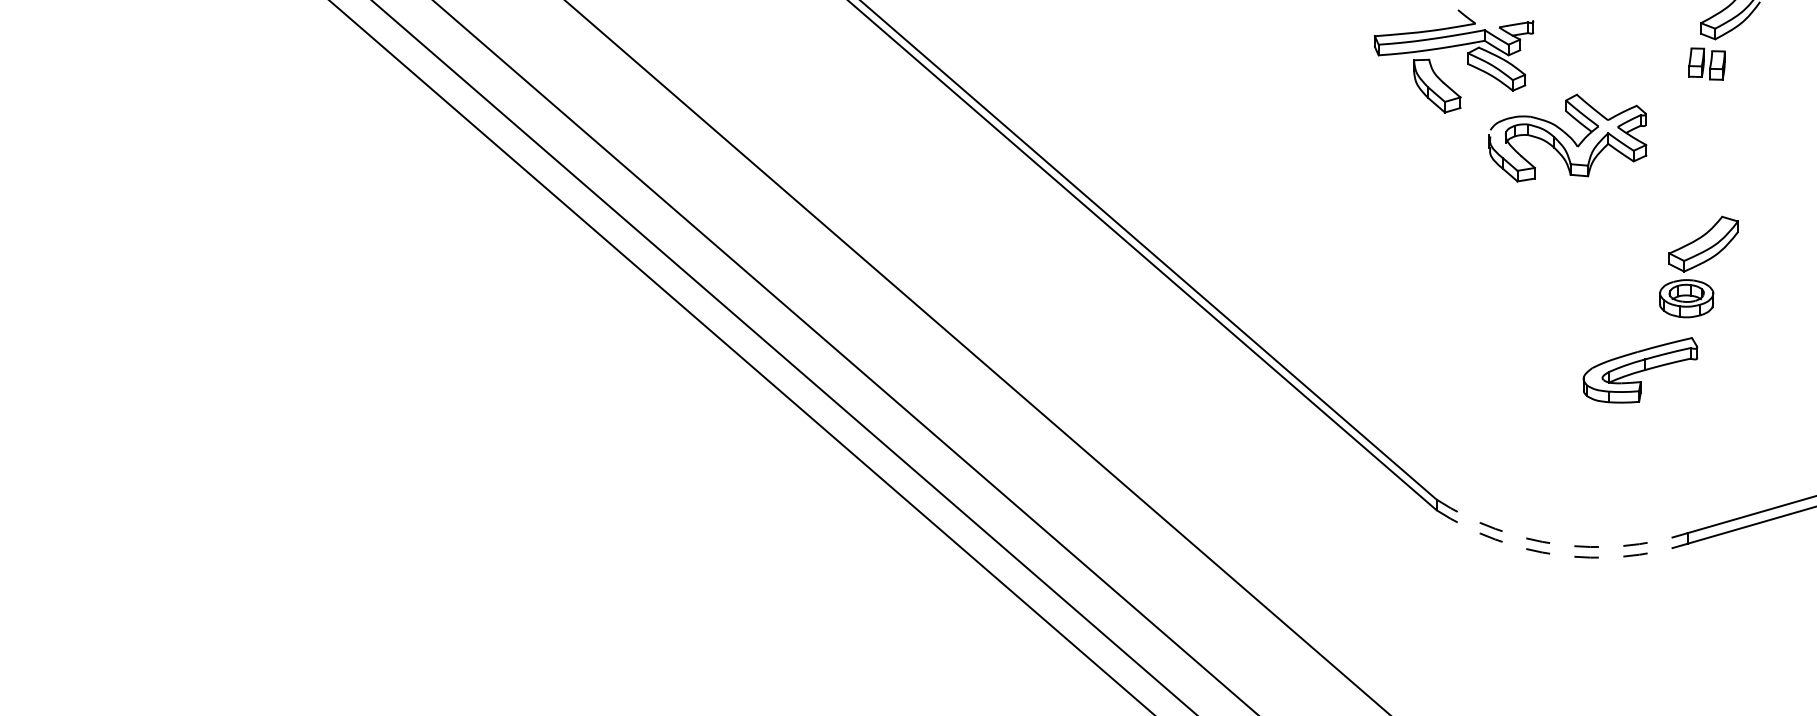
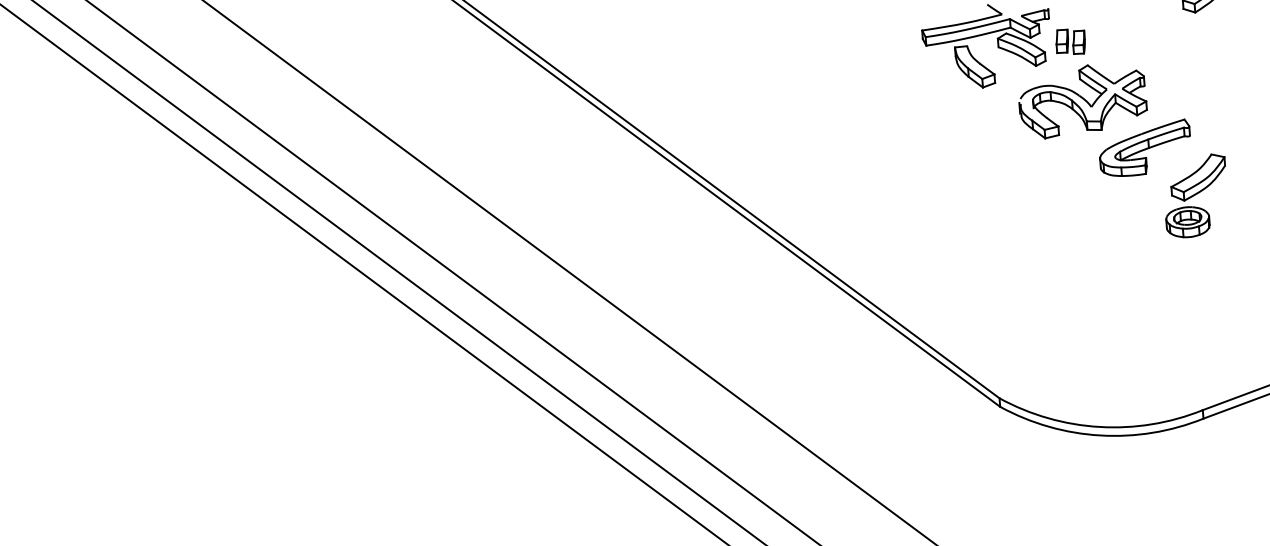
part: (1706, 63) -> (1070, 41), moved
part: (1640, 370) -> (1145, 148), moved
arc: (1558, 544) -> (1100, 427), dashed -> solid
arc: (1558, 555) -> (1100, 435), dashed -> solid

